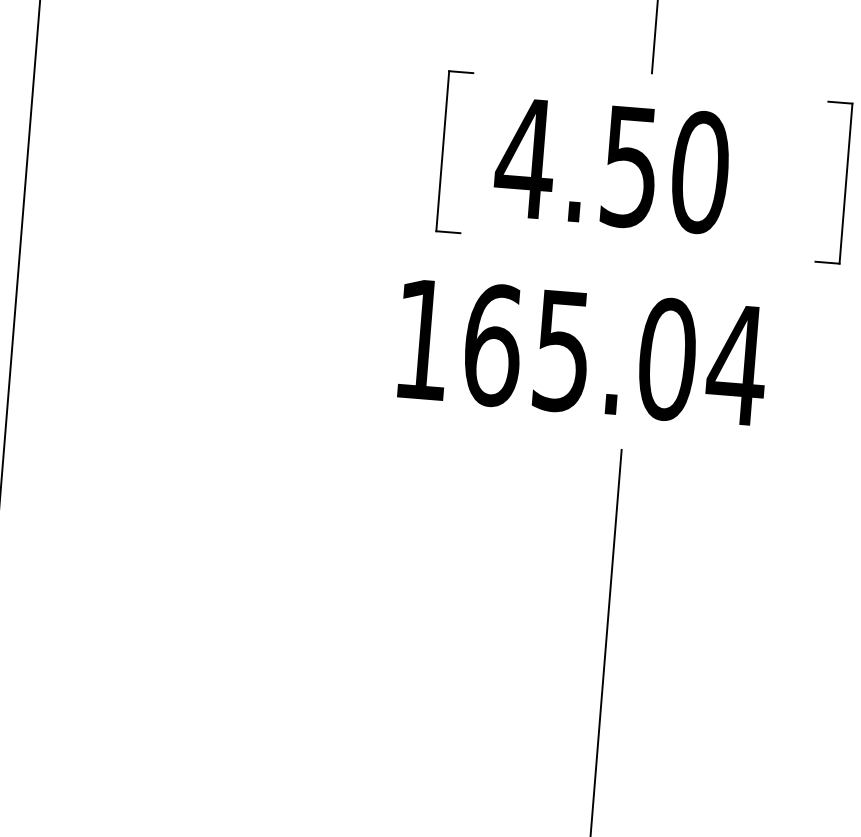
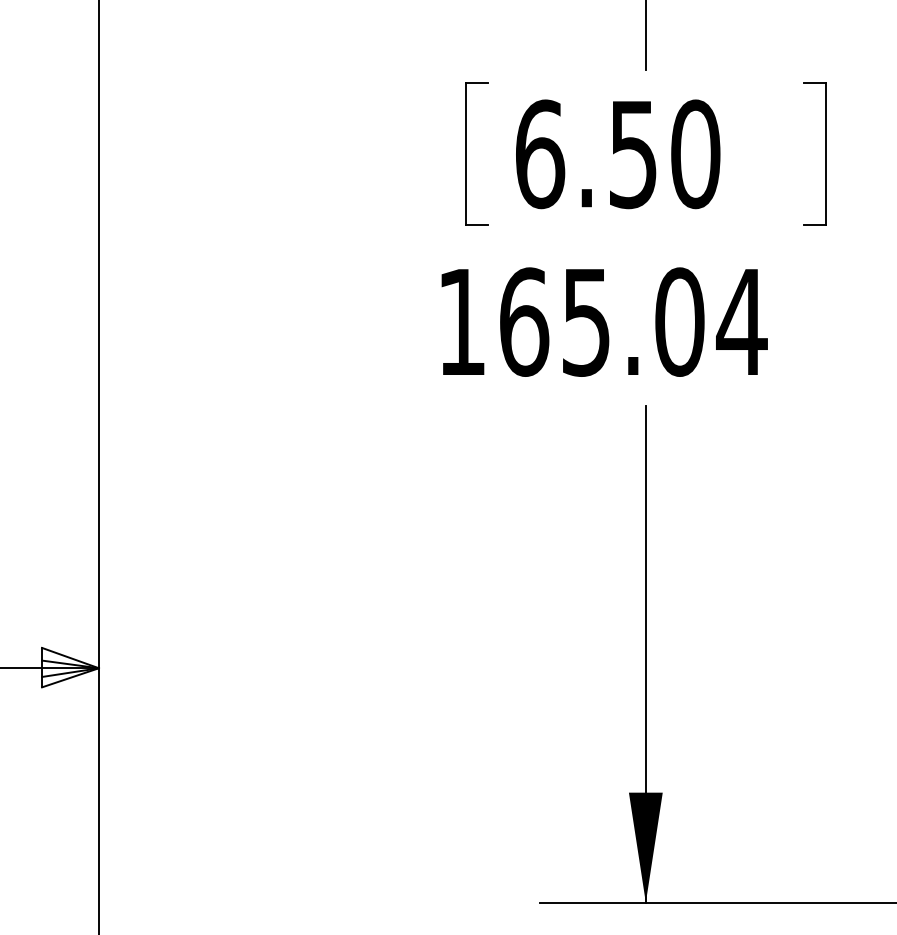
text: (524, 158) -> (539, 154), 4.50 -> 6.50

